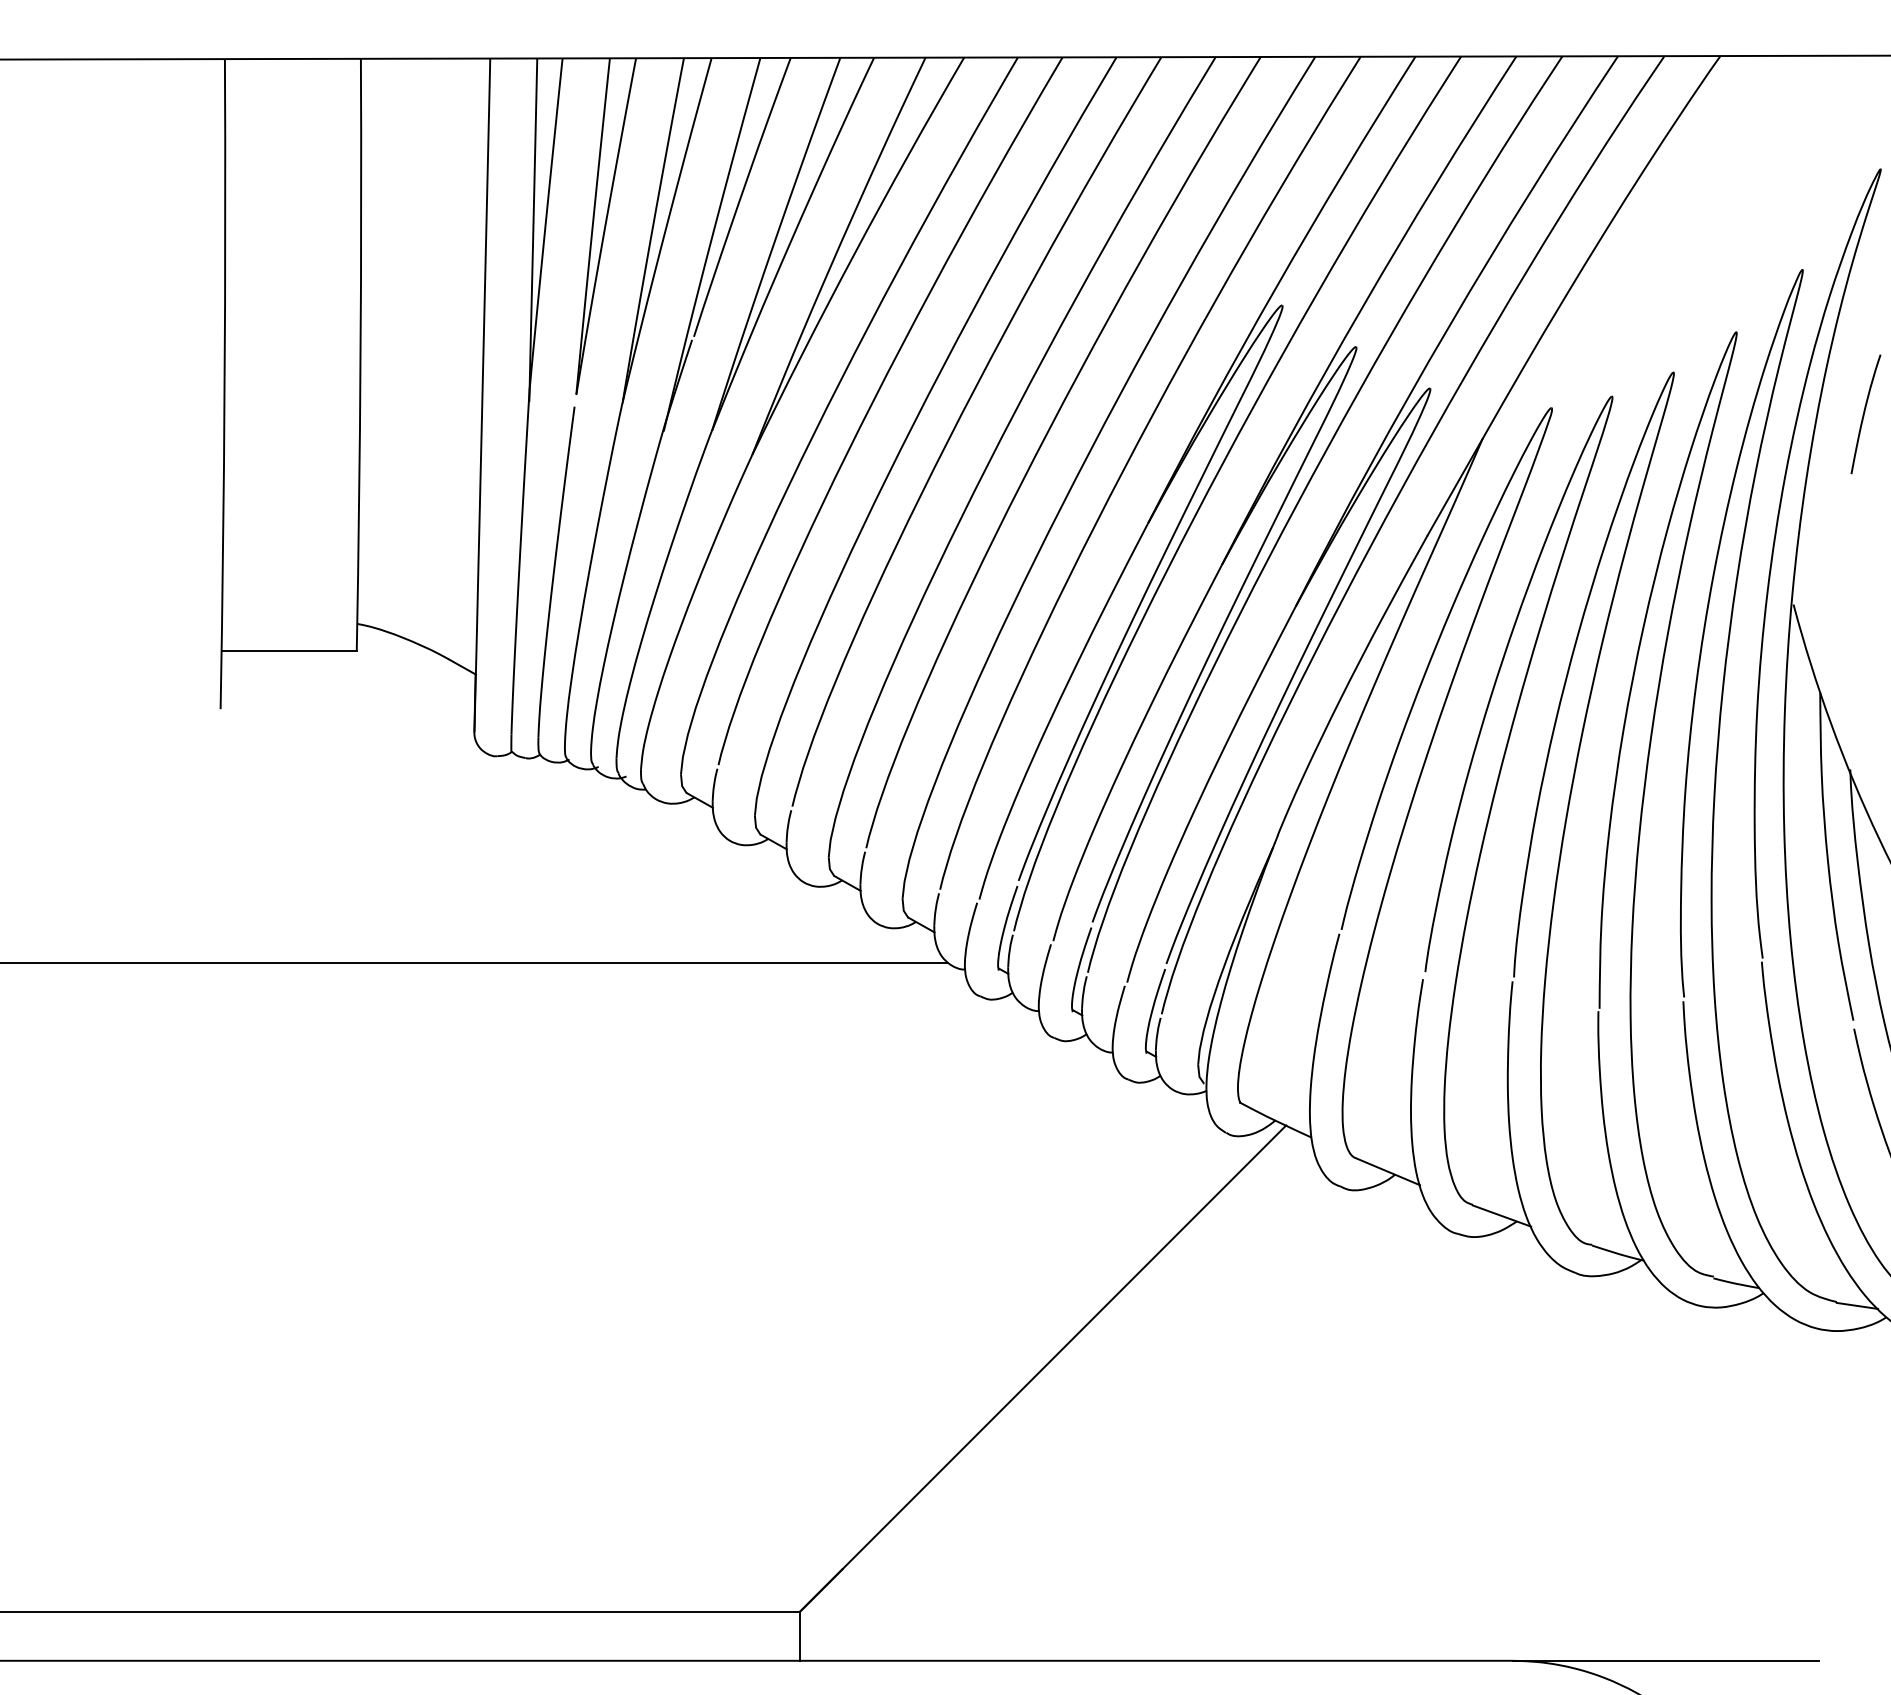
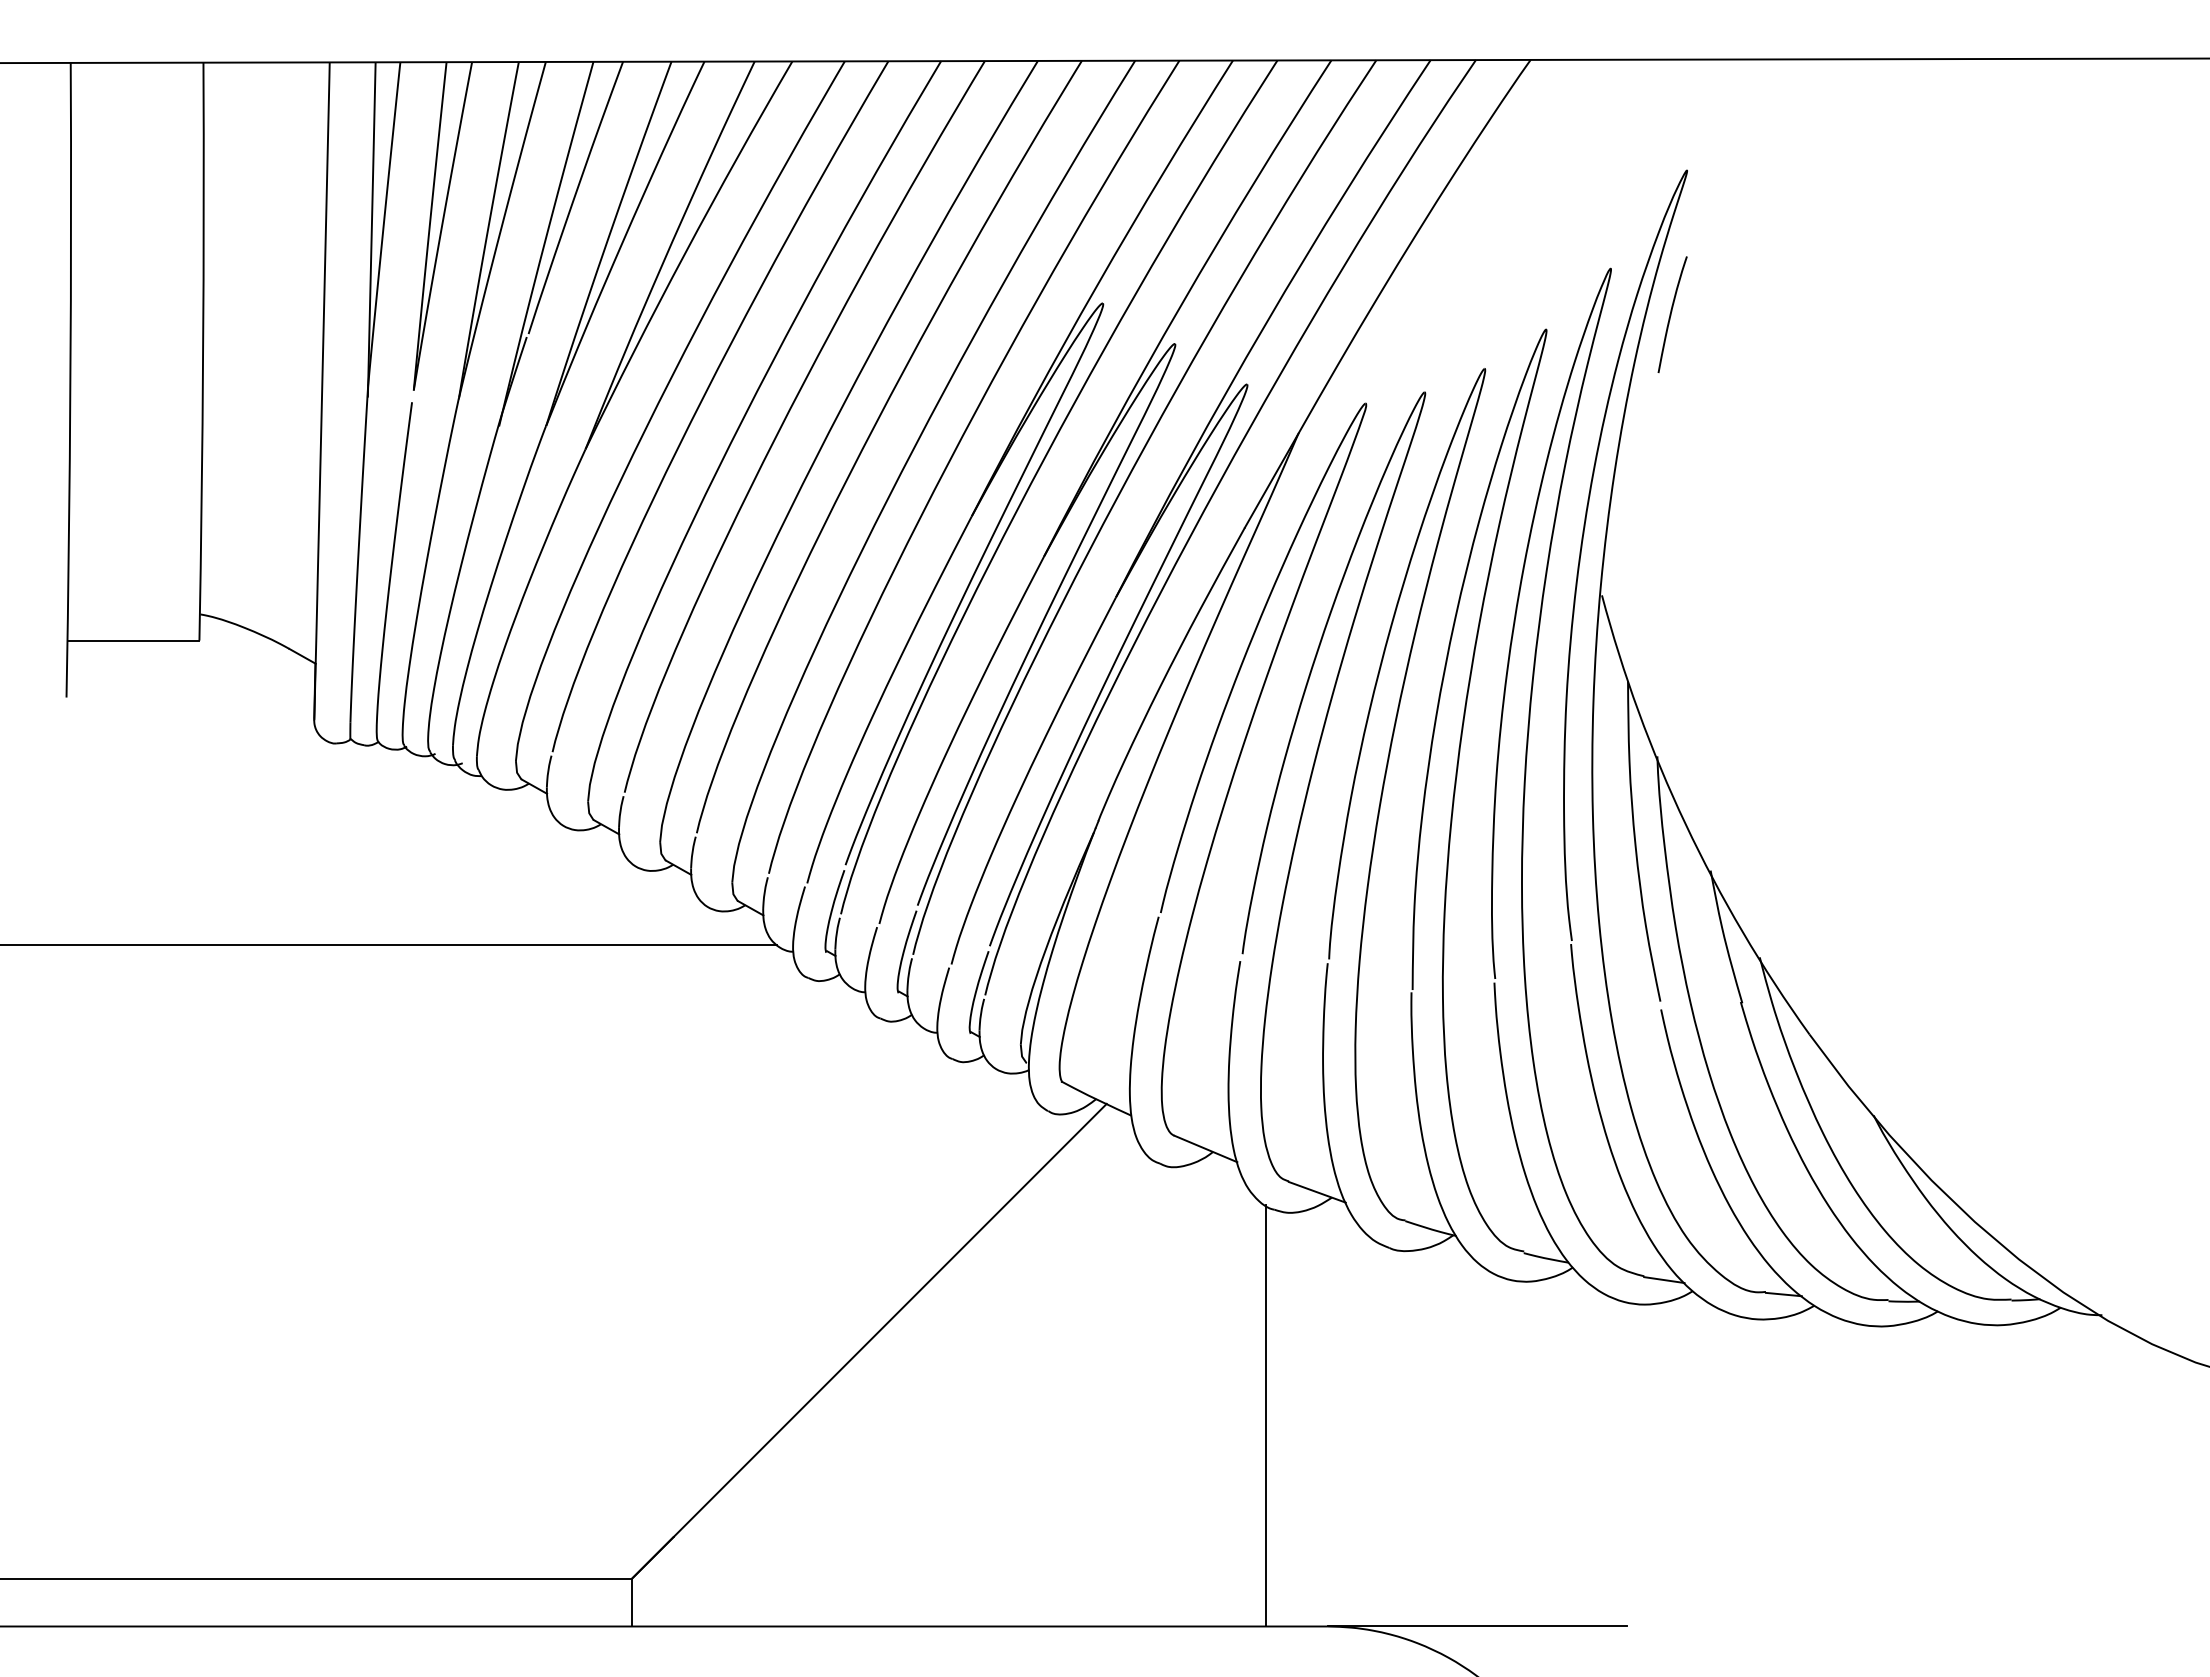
curve: (1864, 414) -> (1671, 314), moved
line: (1448, 1444) -> (1265, 1415), added

